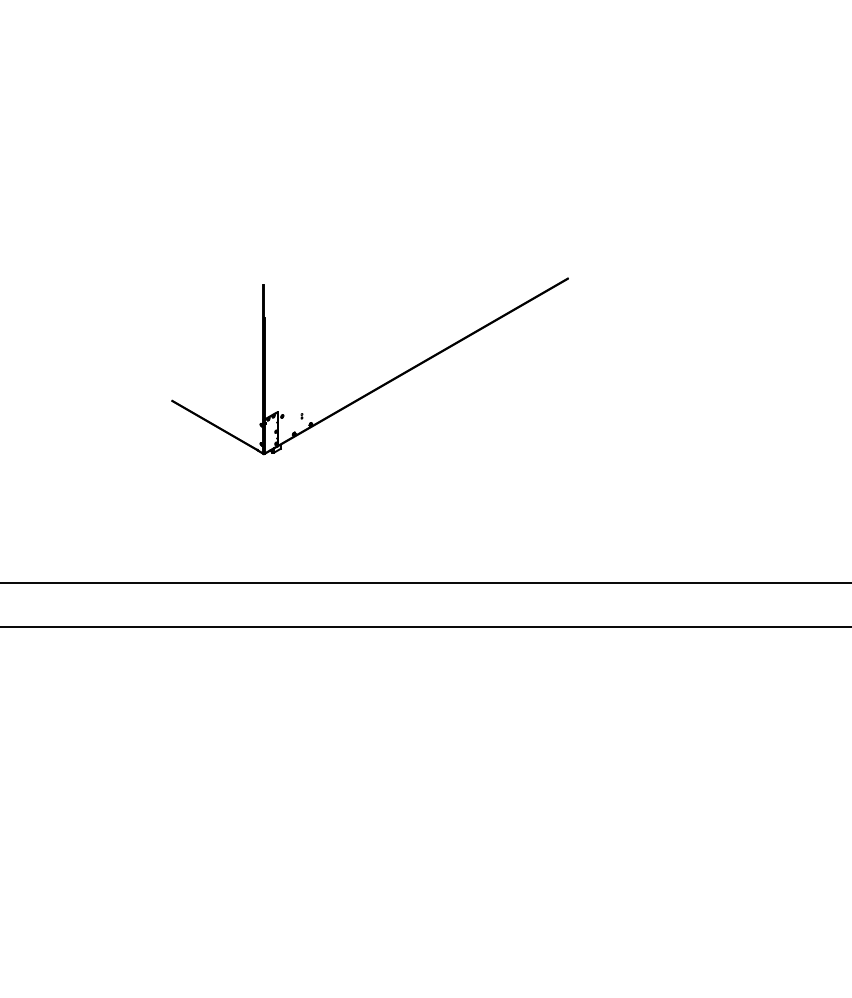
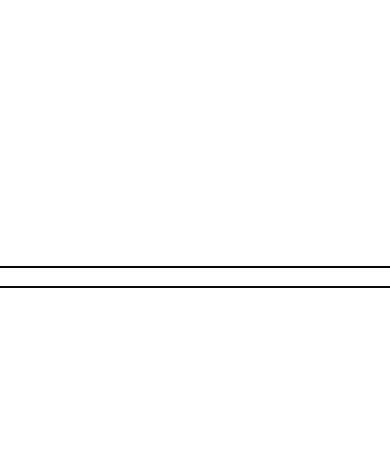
part: (376, 385) -> (172, 176), removed

